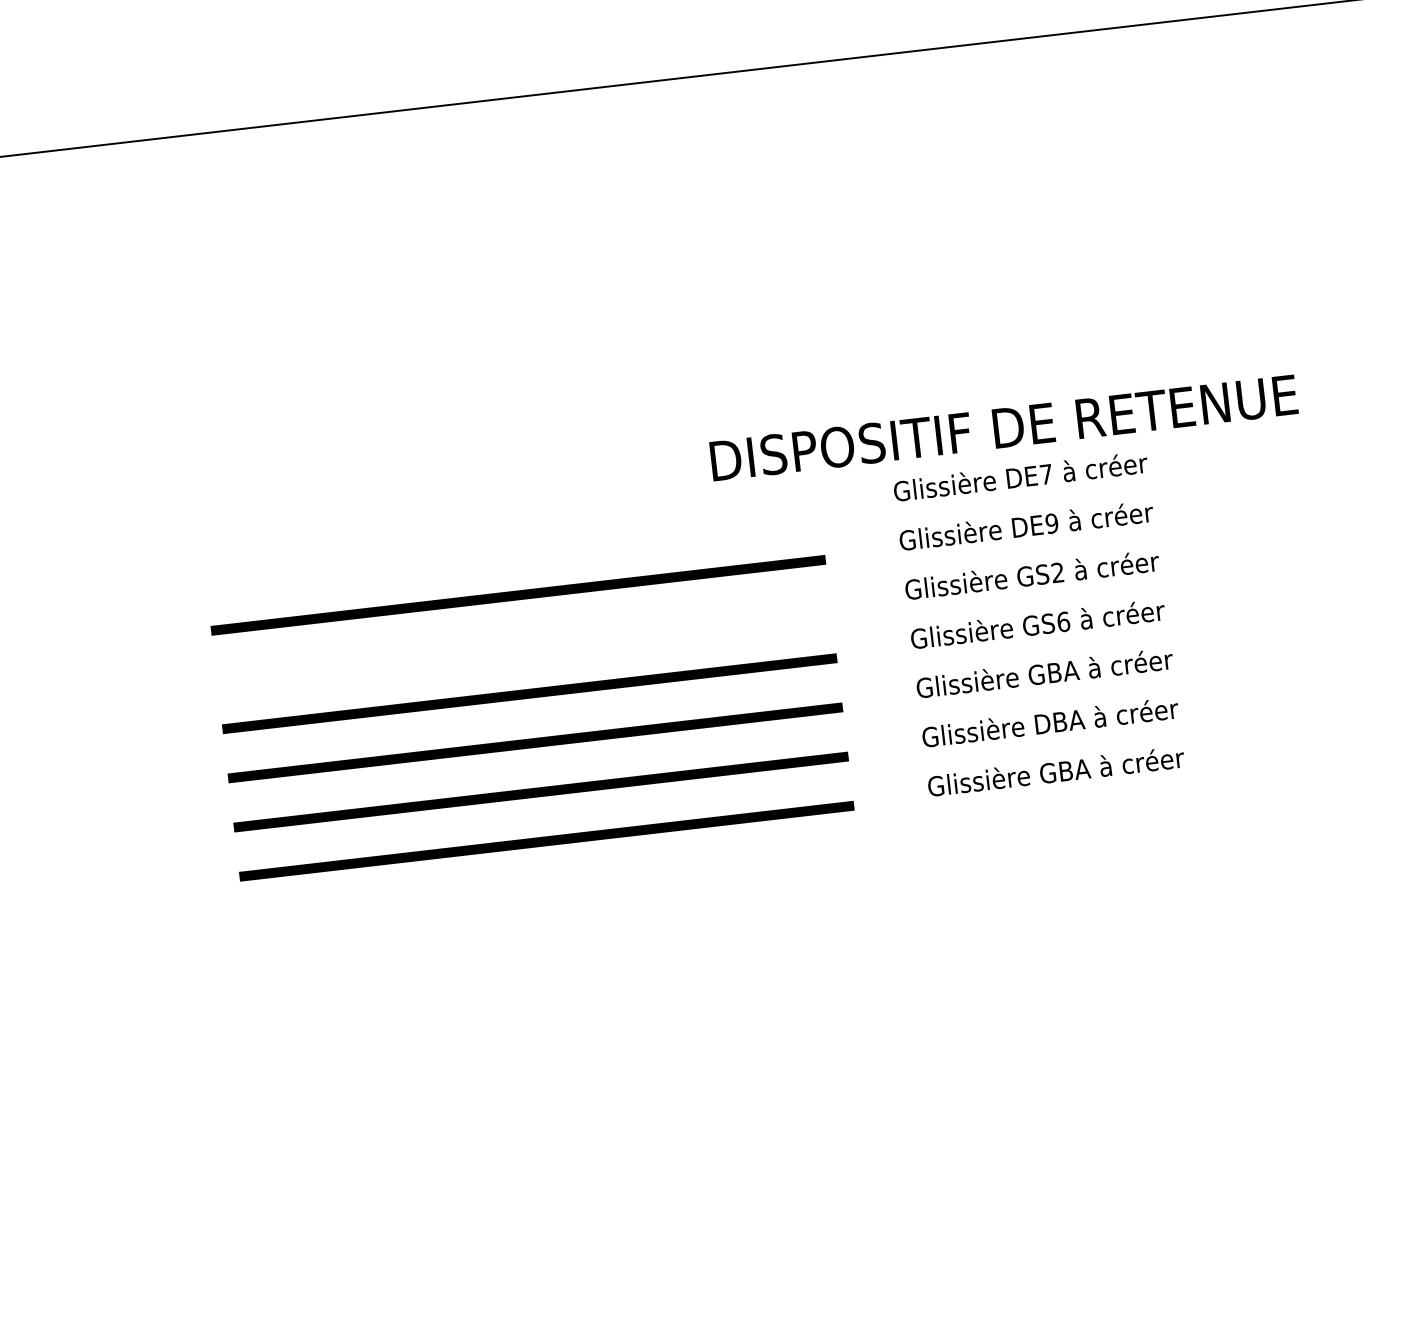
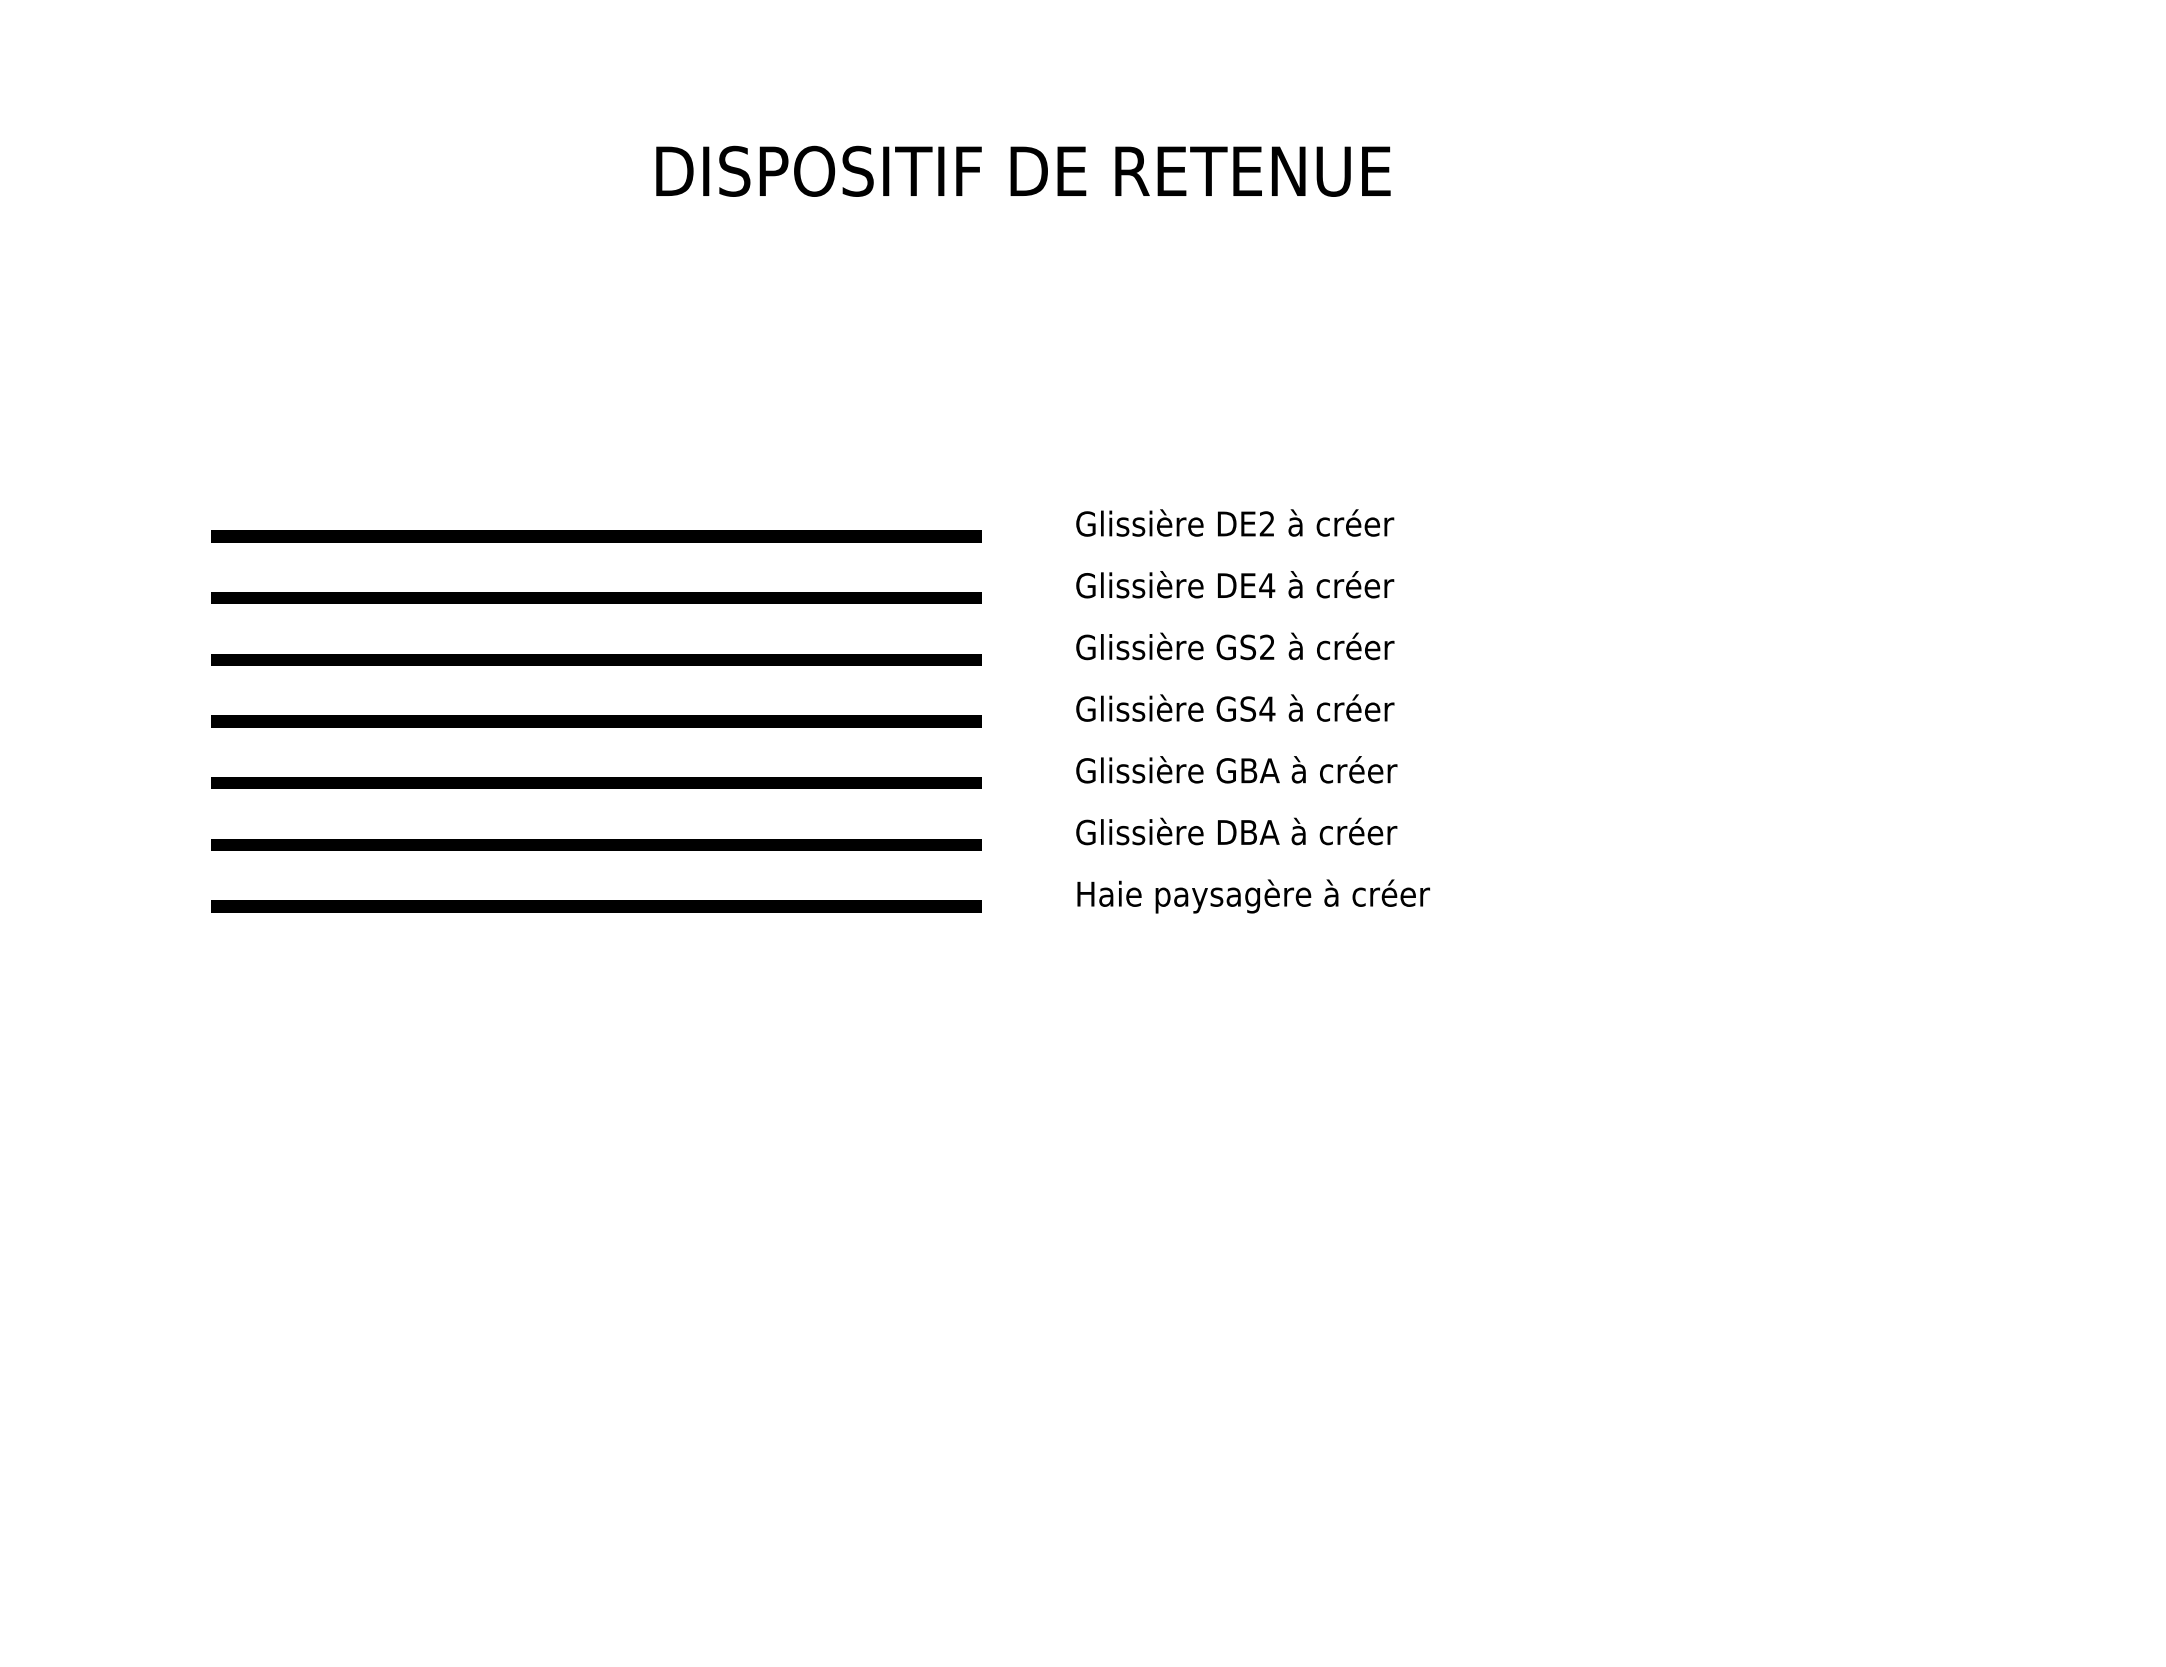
text: (1003, 427) -> (1023, 170), moved
text: (1045, 474) -> (1266, 523), DE7 -> DE2
text: (1052, 523) -> (1267, 585), DE9 -> DE4
line: (512, 546) -> (596, 536), added
text: (1063, 621) -> (1267, 708), GS6 -> GS4
line: (524, 644) -> (596, 659), added
text: (1069, 772) -> (1253, 896), Glissière GBA à créer -> Haie paysagère à créer

